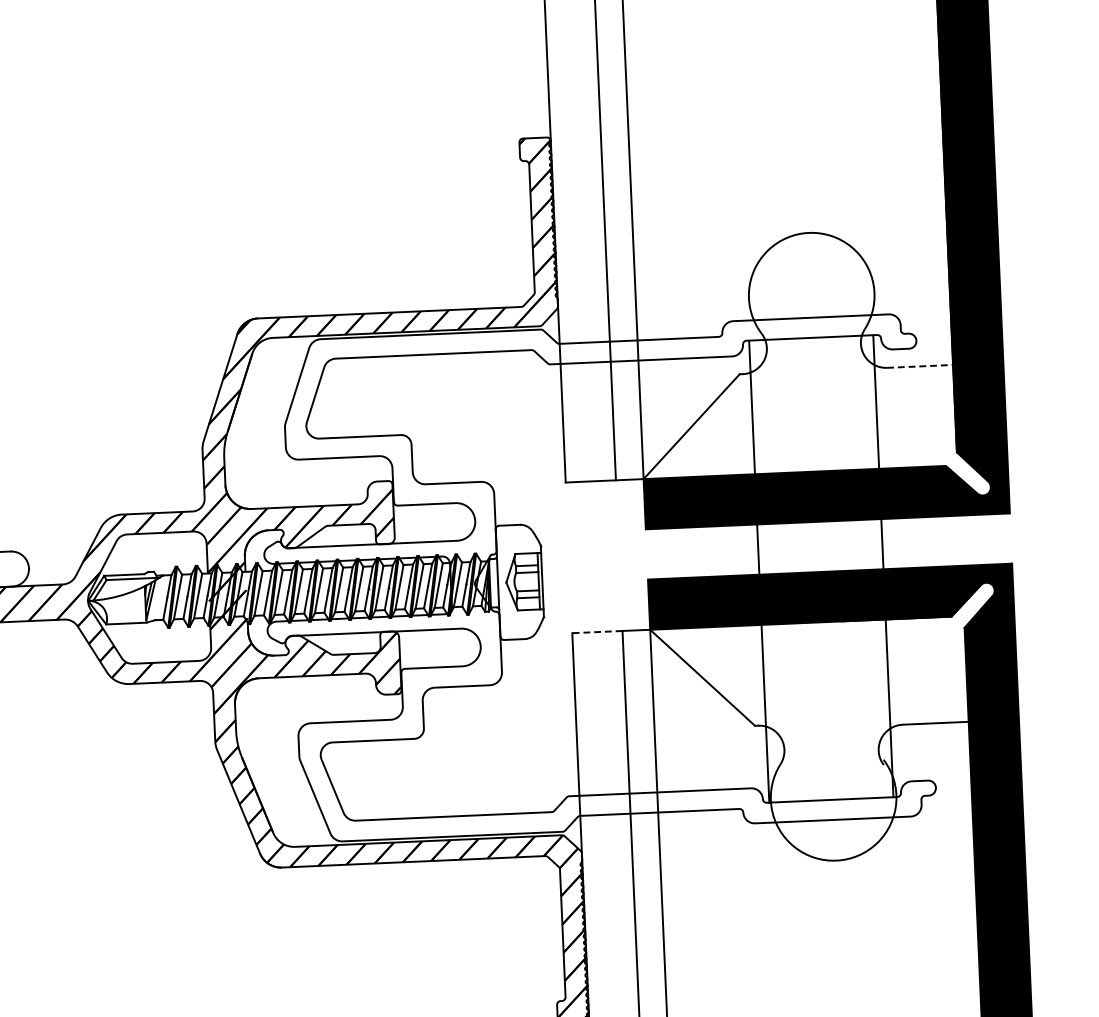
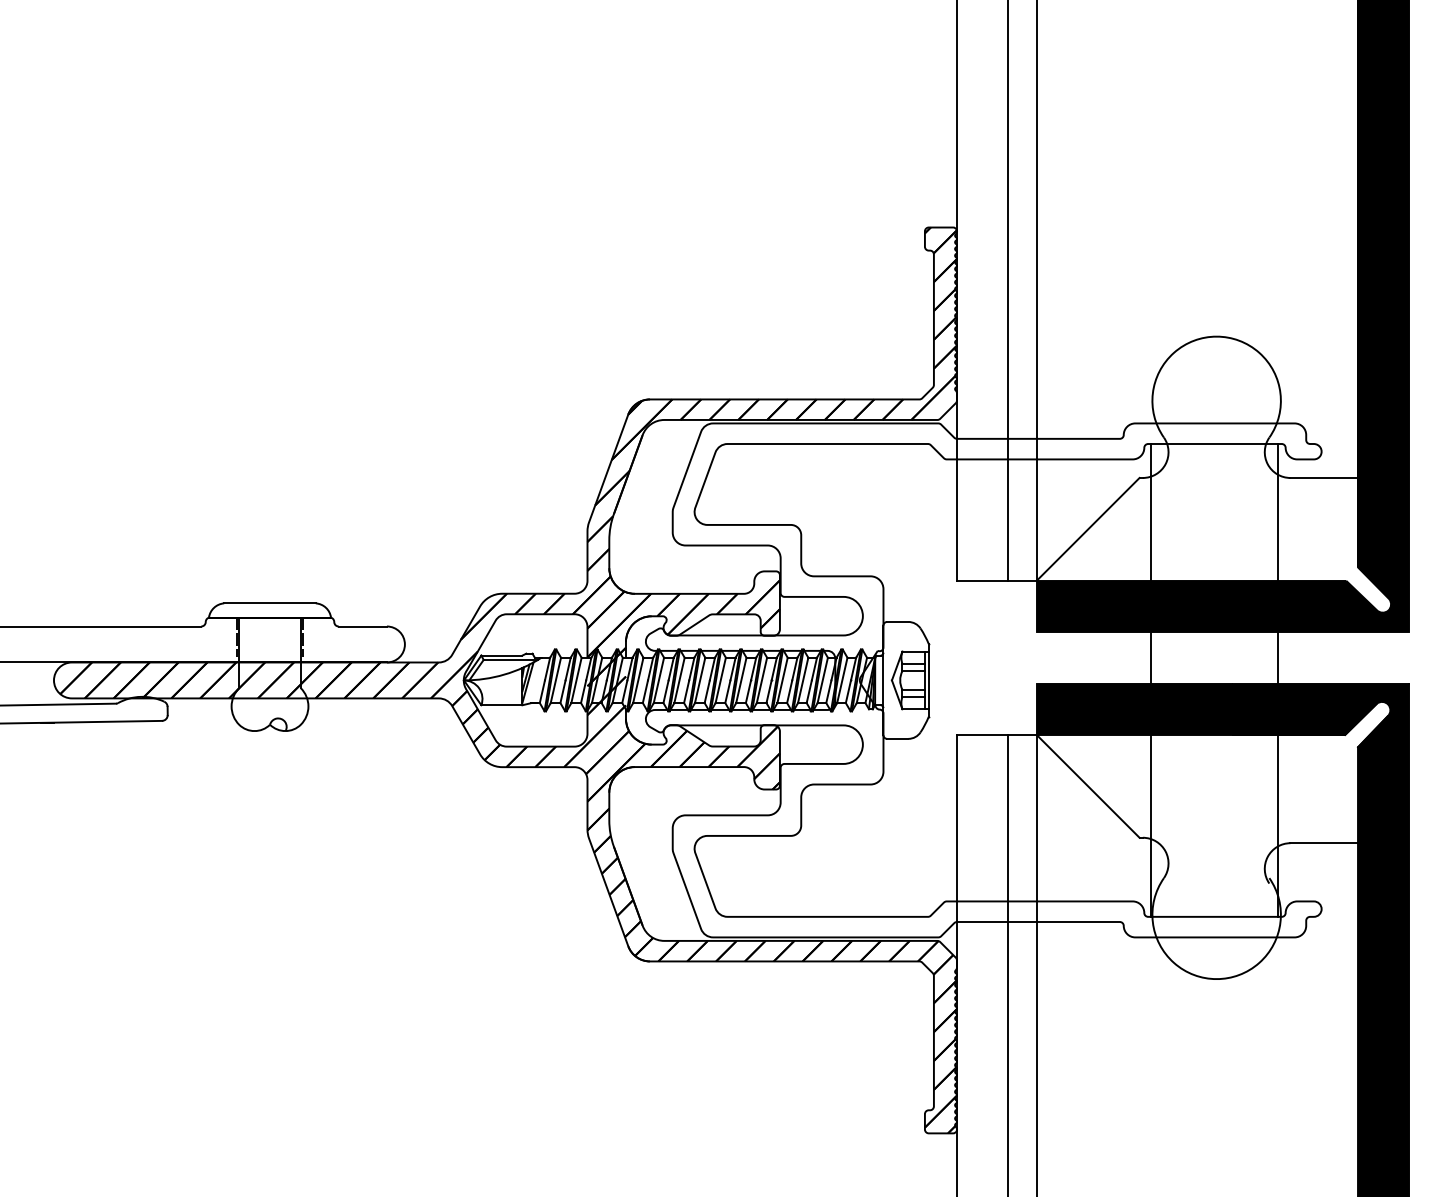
line: (920, 365) -> (1324, 477), dashed -> solid
line: (597, 631) -> (982, 734), dashed -> solid

